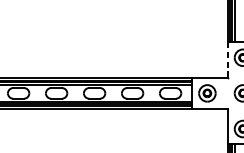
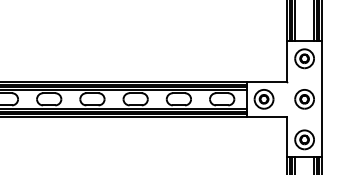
line: (227, 60) -> (287, 61), dashed -> solid

